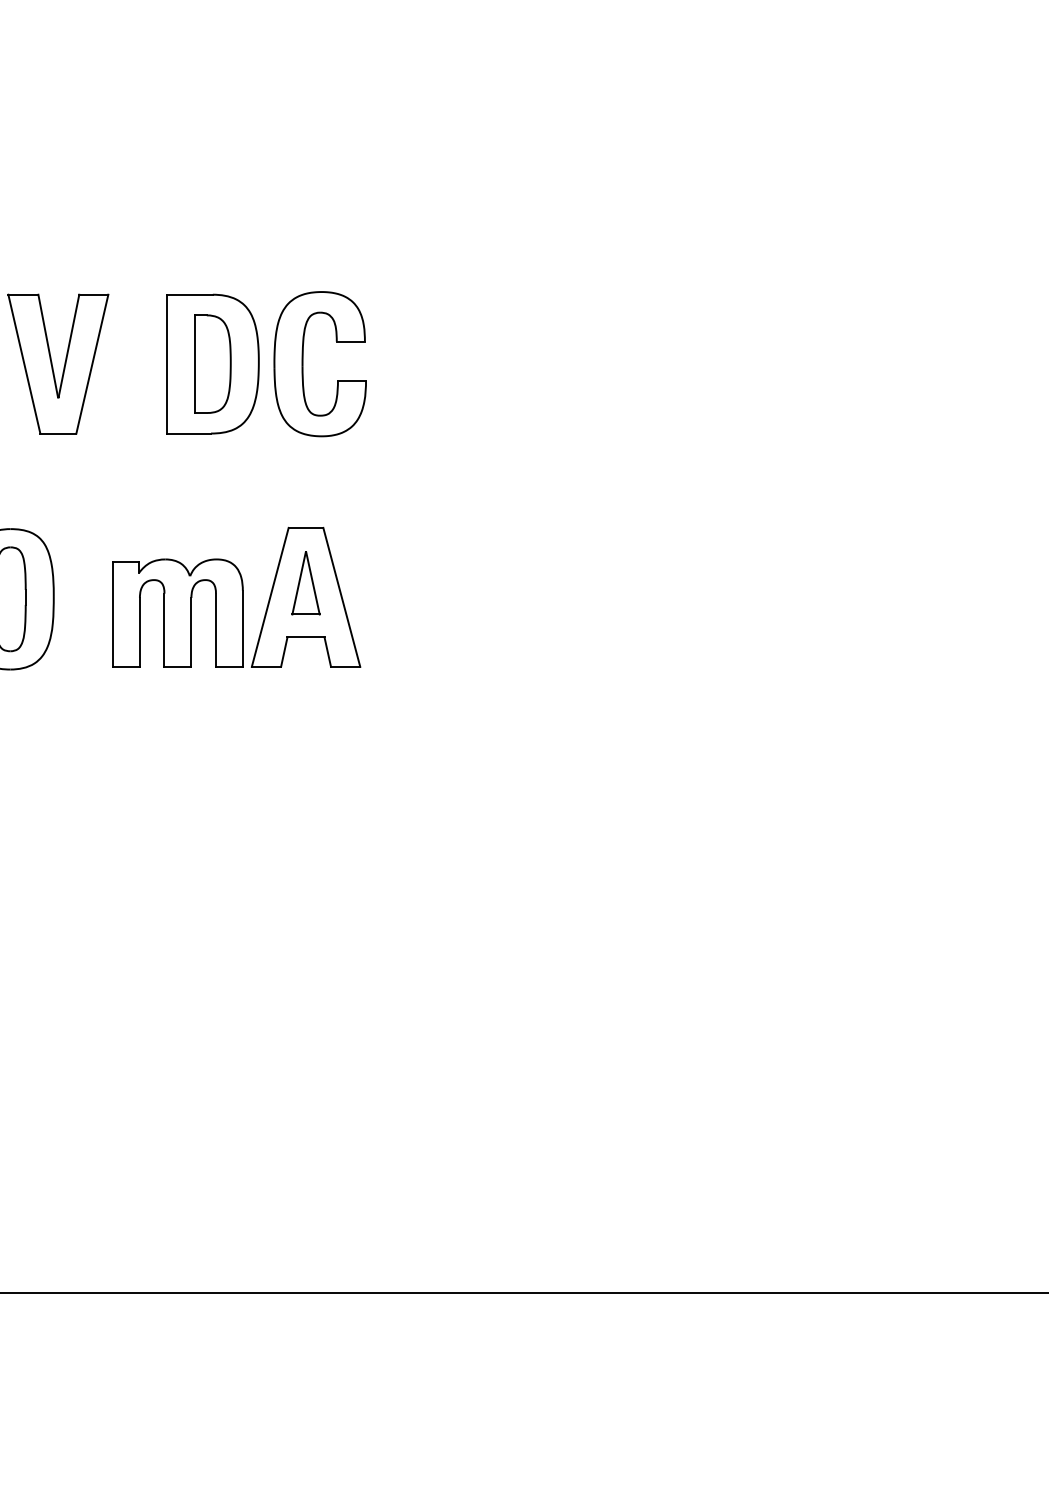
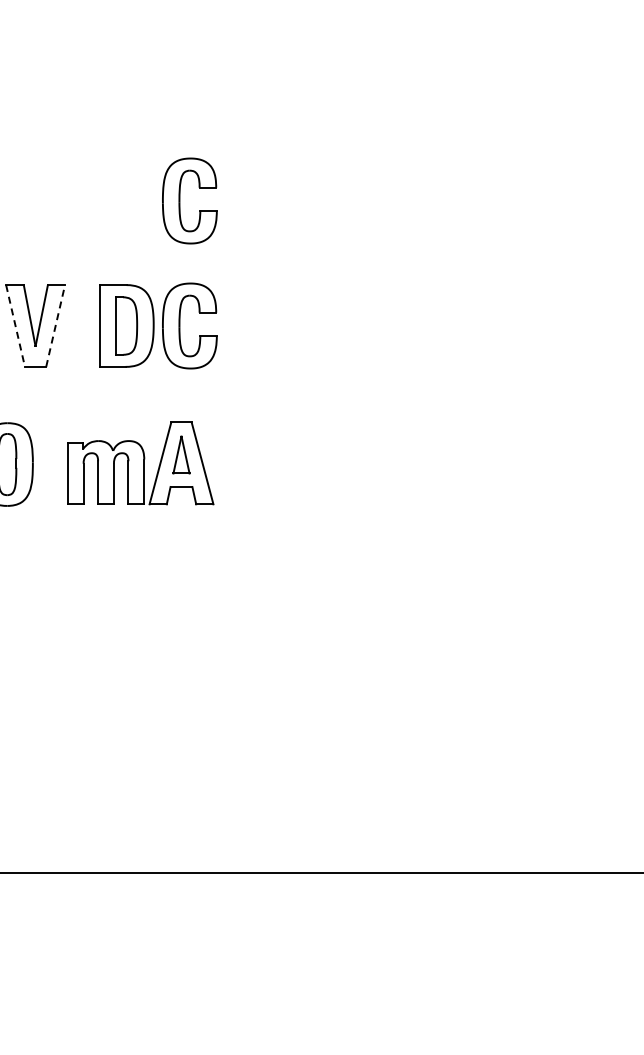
part: (304, 151) -> (180, 200), added
line: (24, 364) -> (15, 326), solid -> dashed
line: (92, 364) -> (55, 326), solid -> dashed

